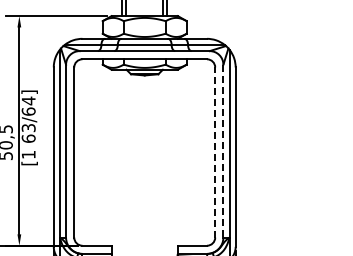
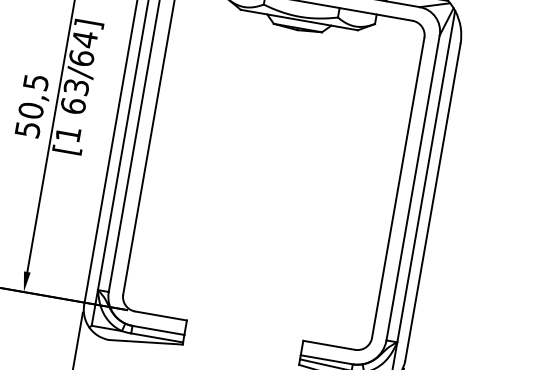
line: (223, 151) -> (413, 188), dashed -> solid
line: (215, 152) -> (398, 187), dashed -> solid

